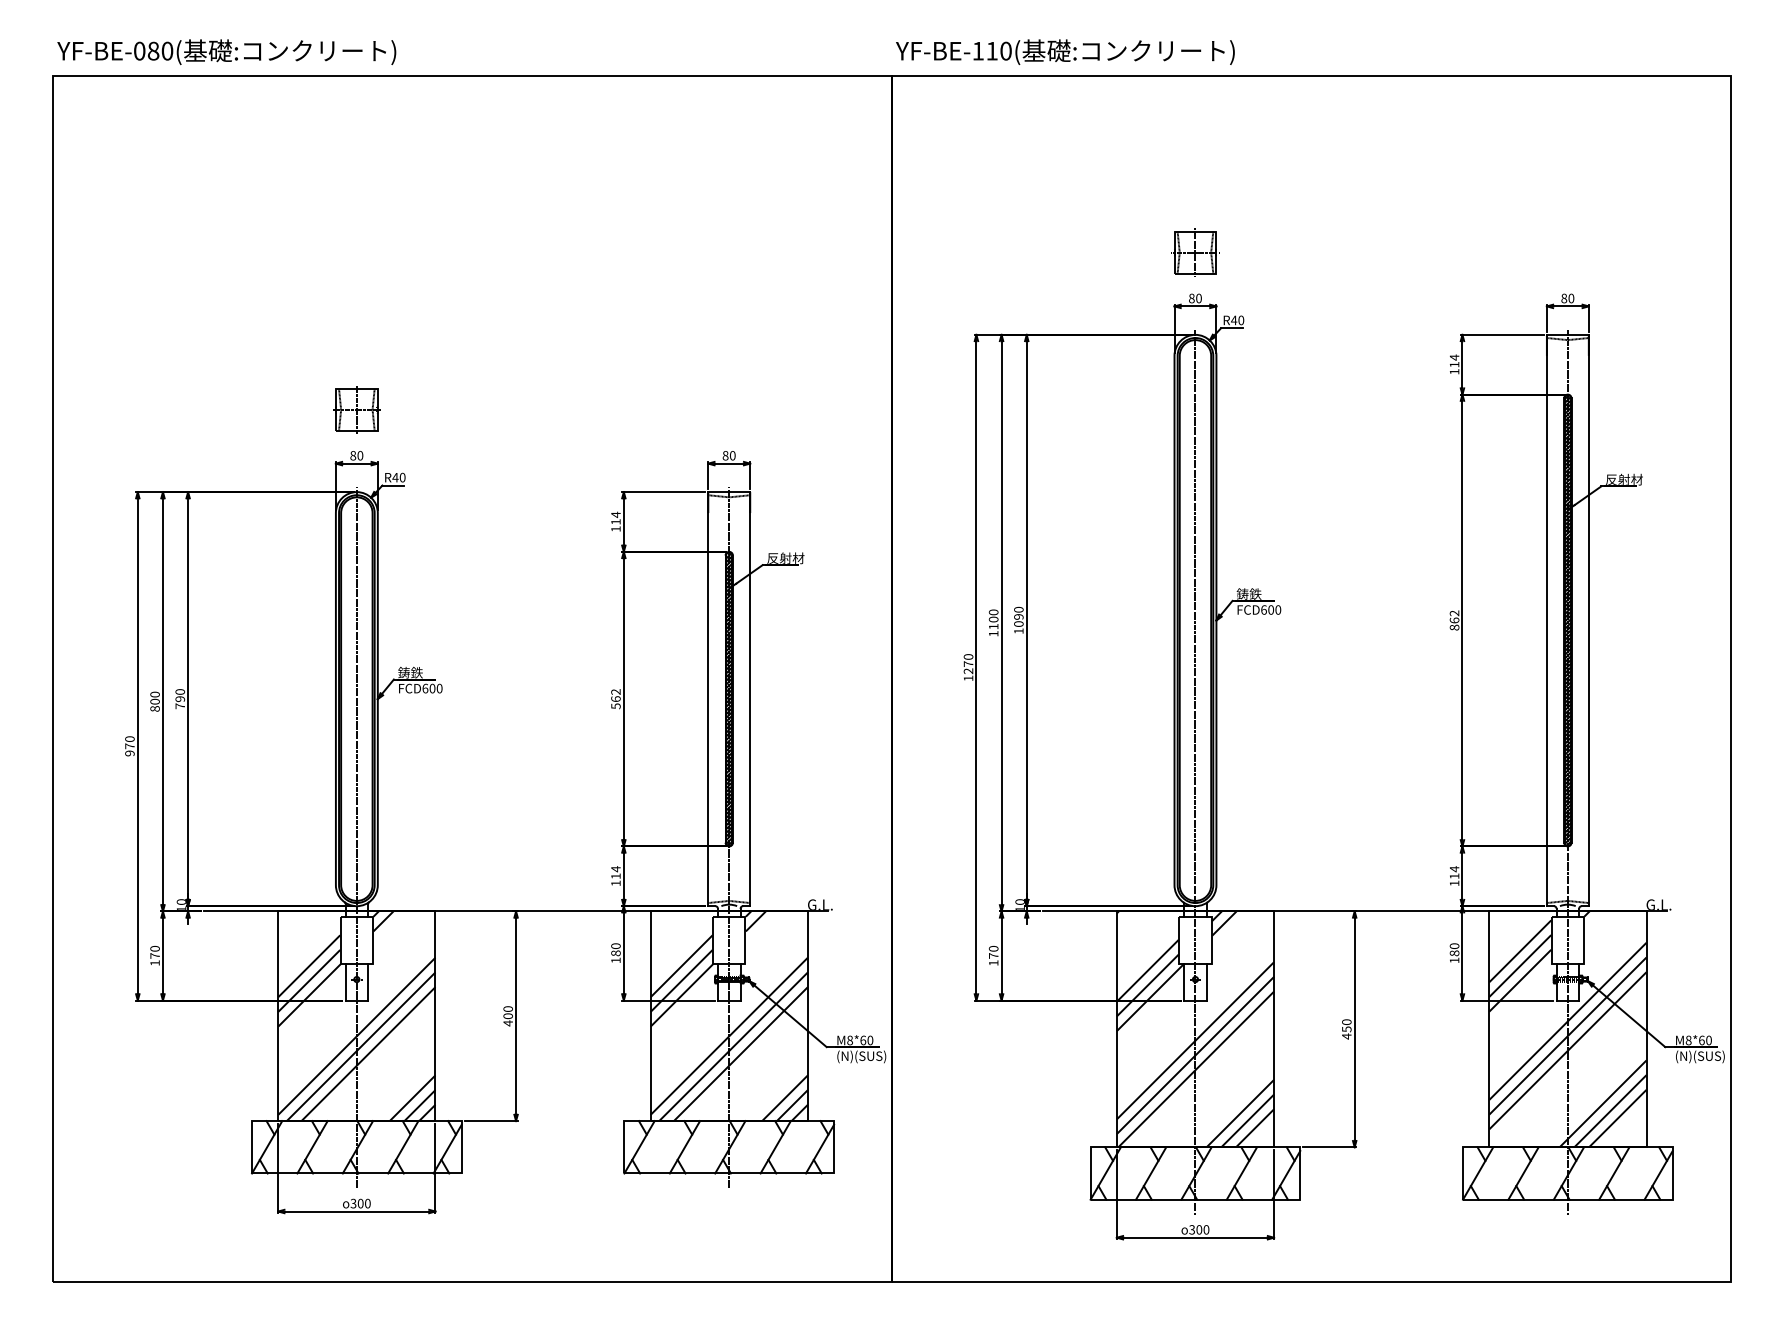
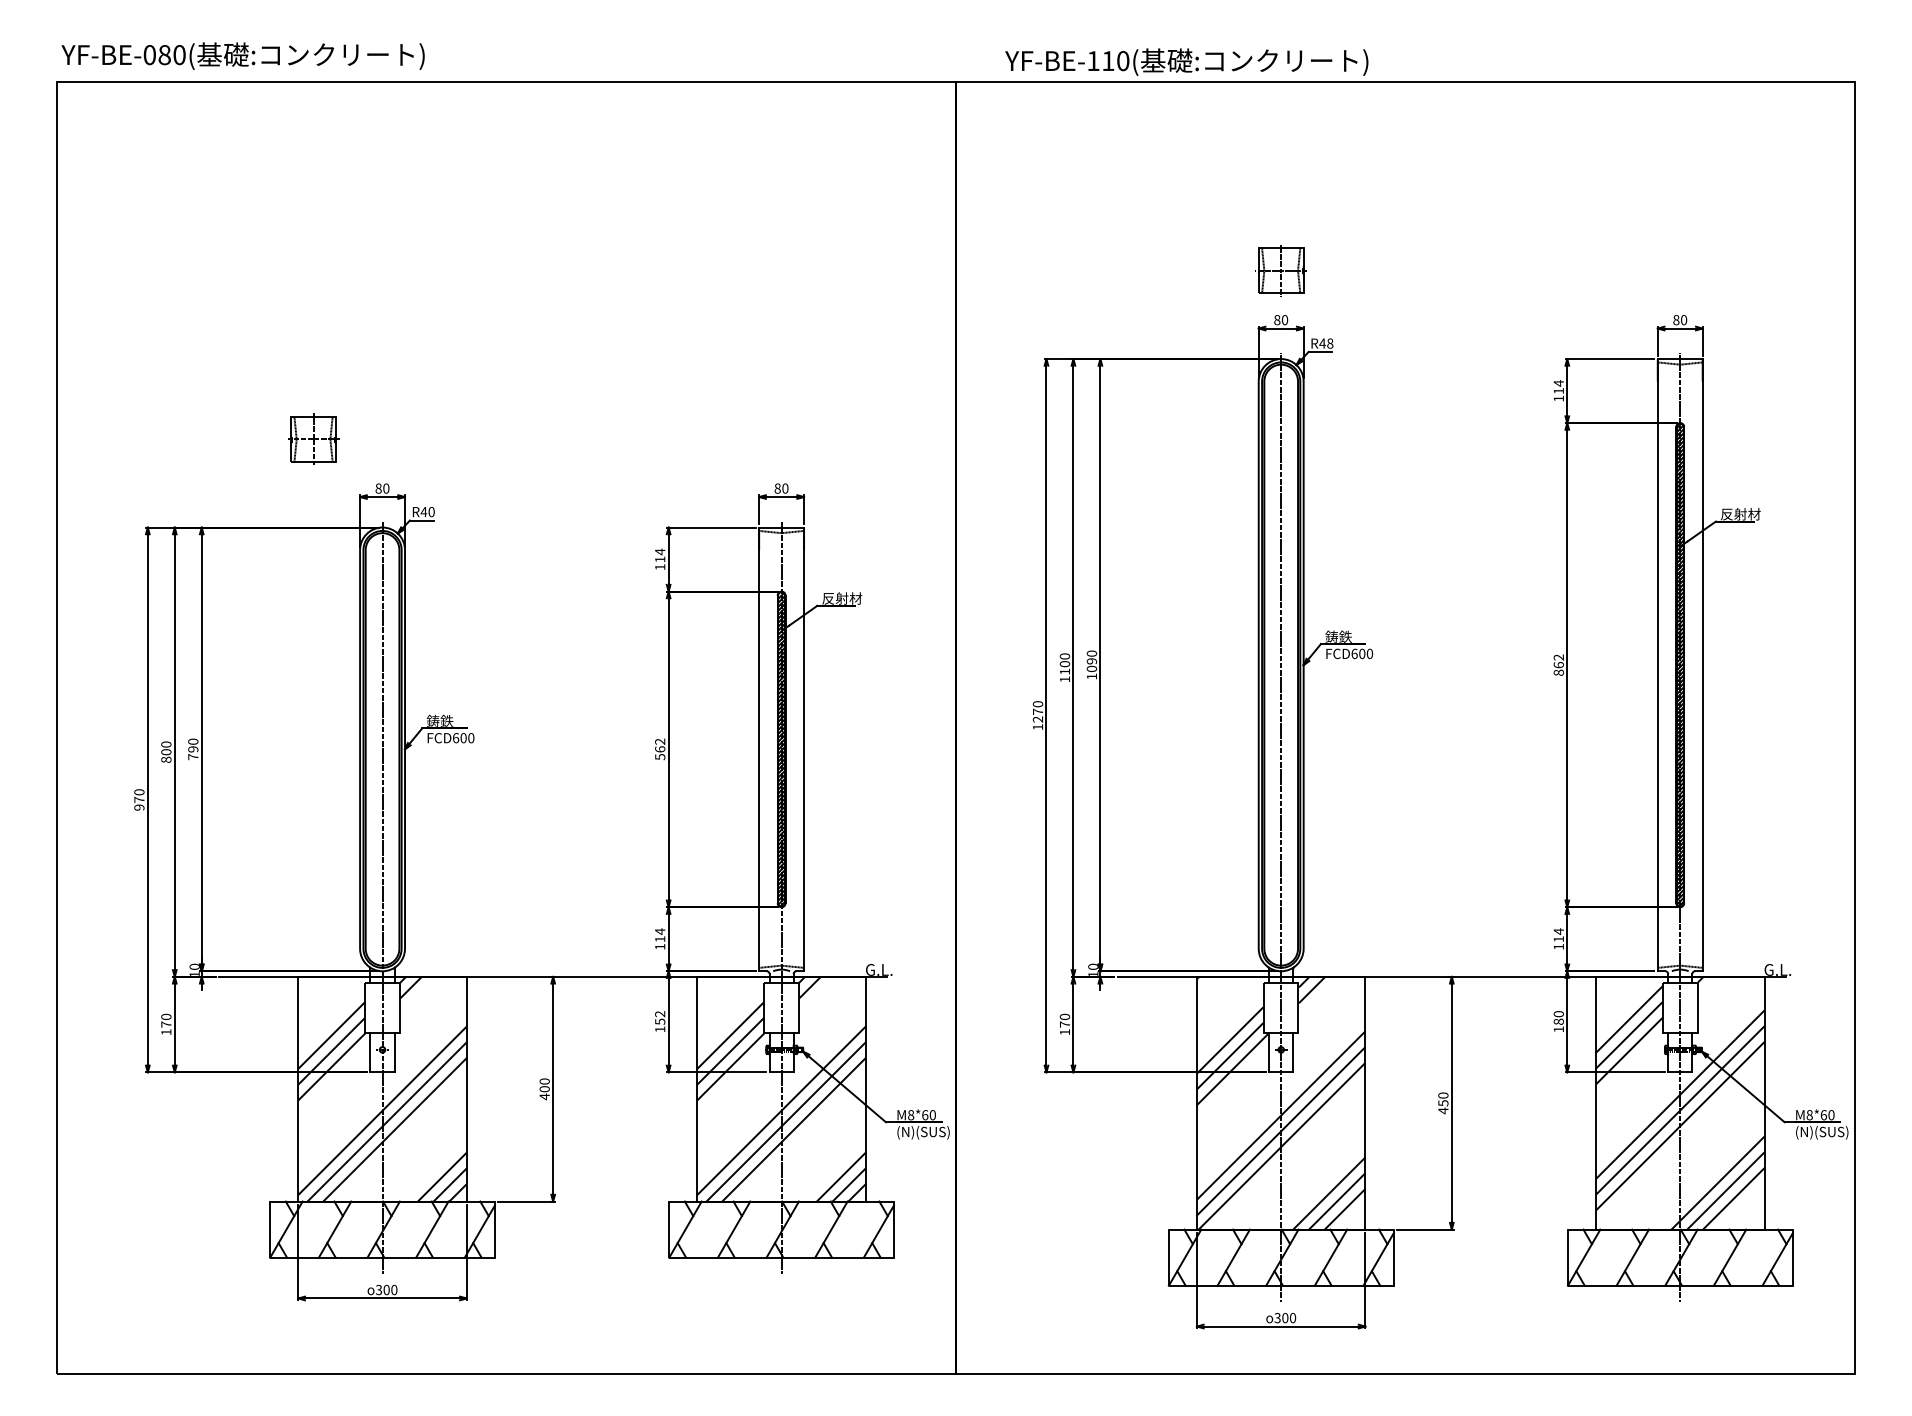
text: (1065, 51) -> (1186, 61), moved
text: (1241, 320) -> (1330, 343), R40 -> R48
part: (356, 409) -> (313, 438), moved
text: (616, 949) -> (660, 1017), 180 -> 152

